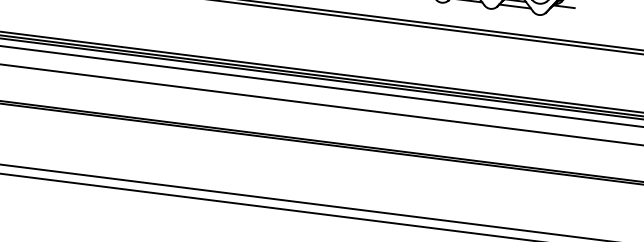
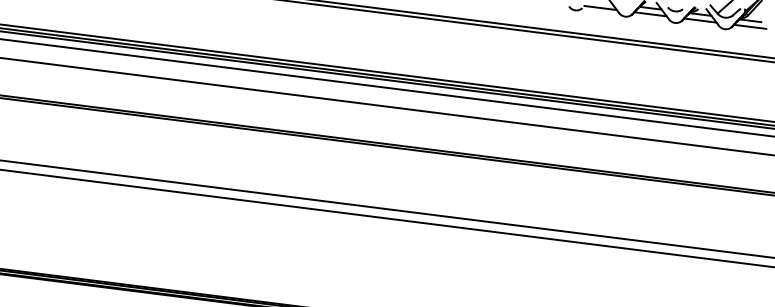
line: (563, 12) -> (749, 26), added

